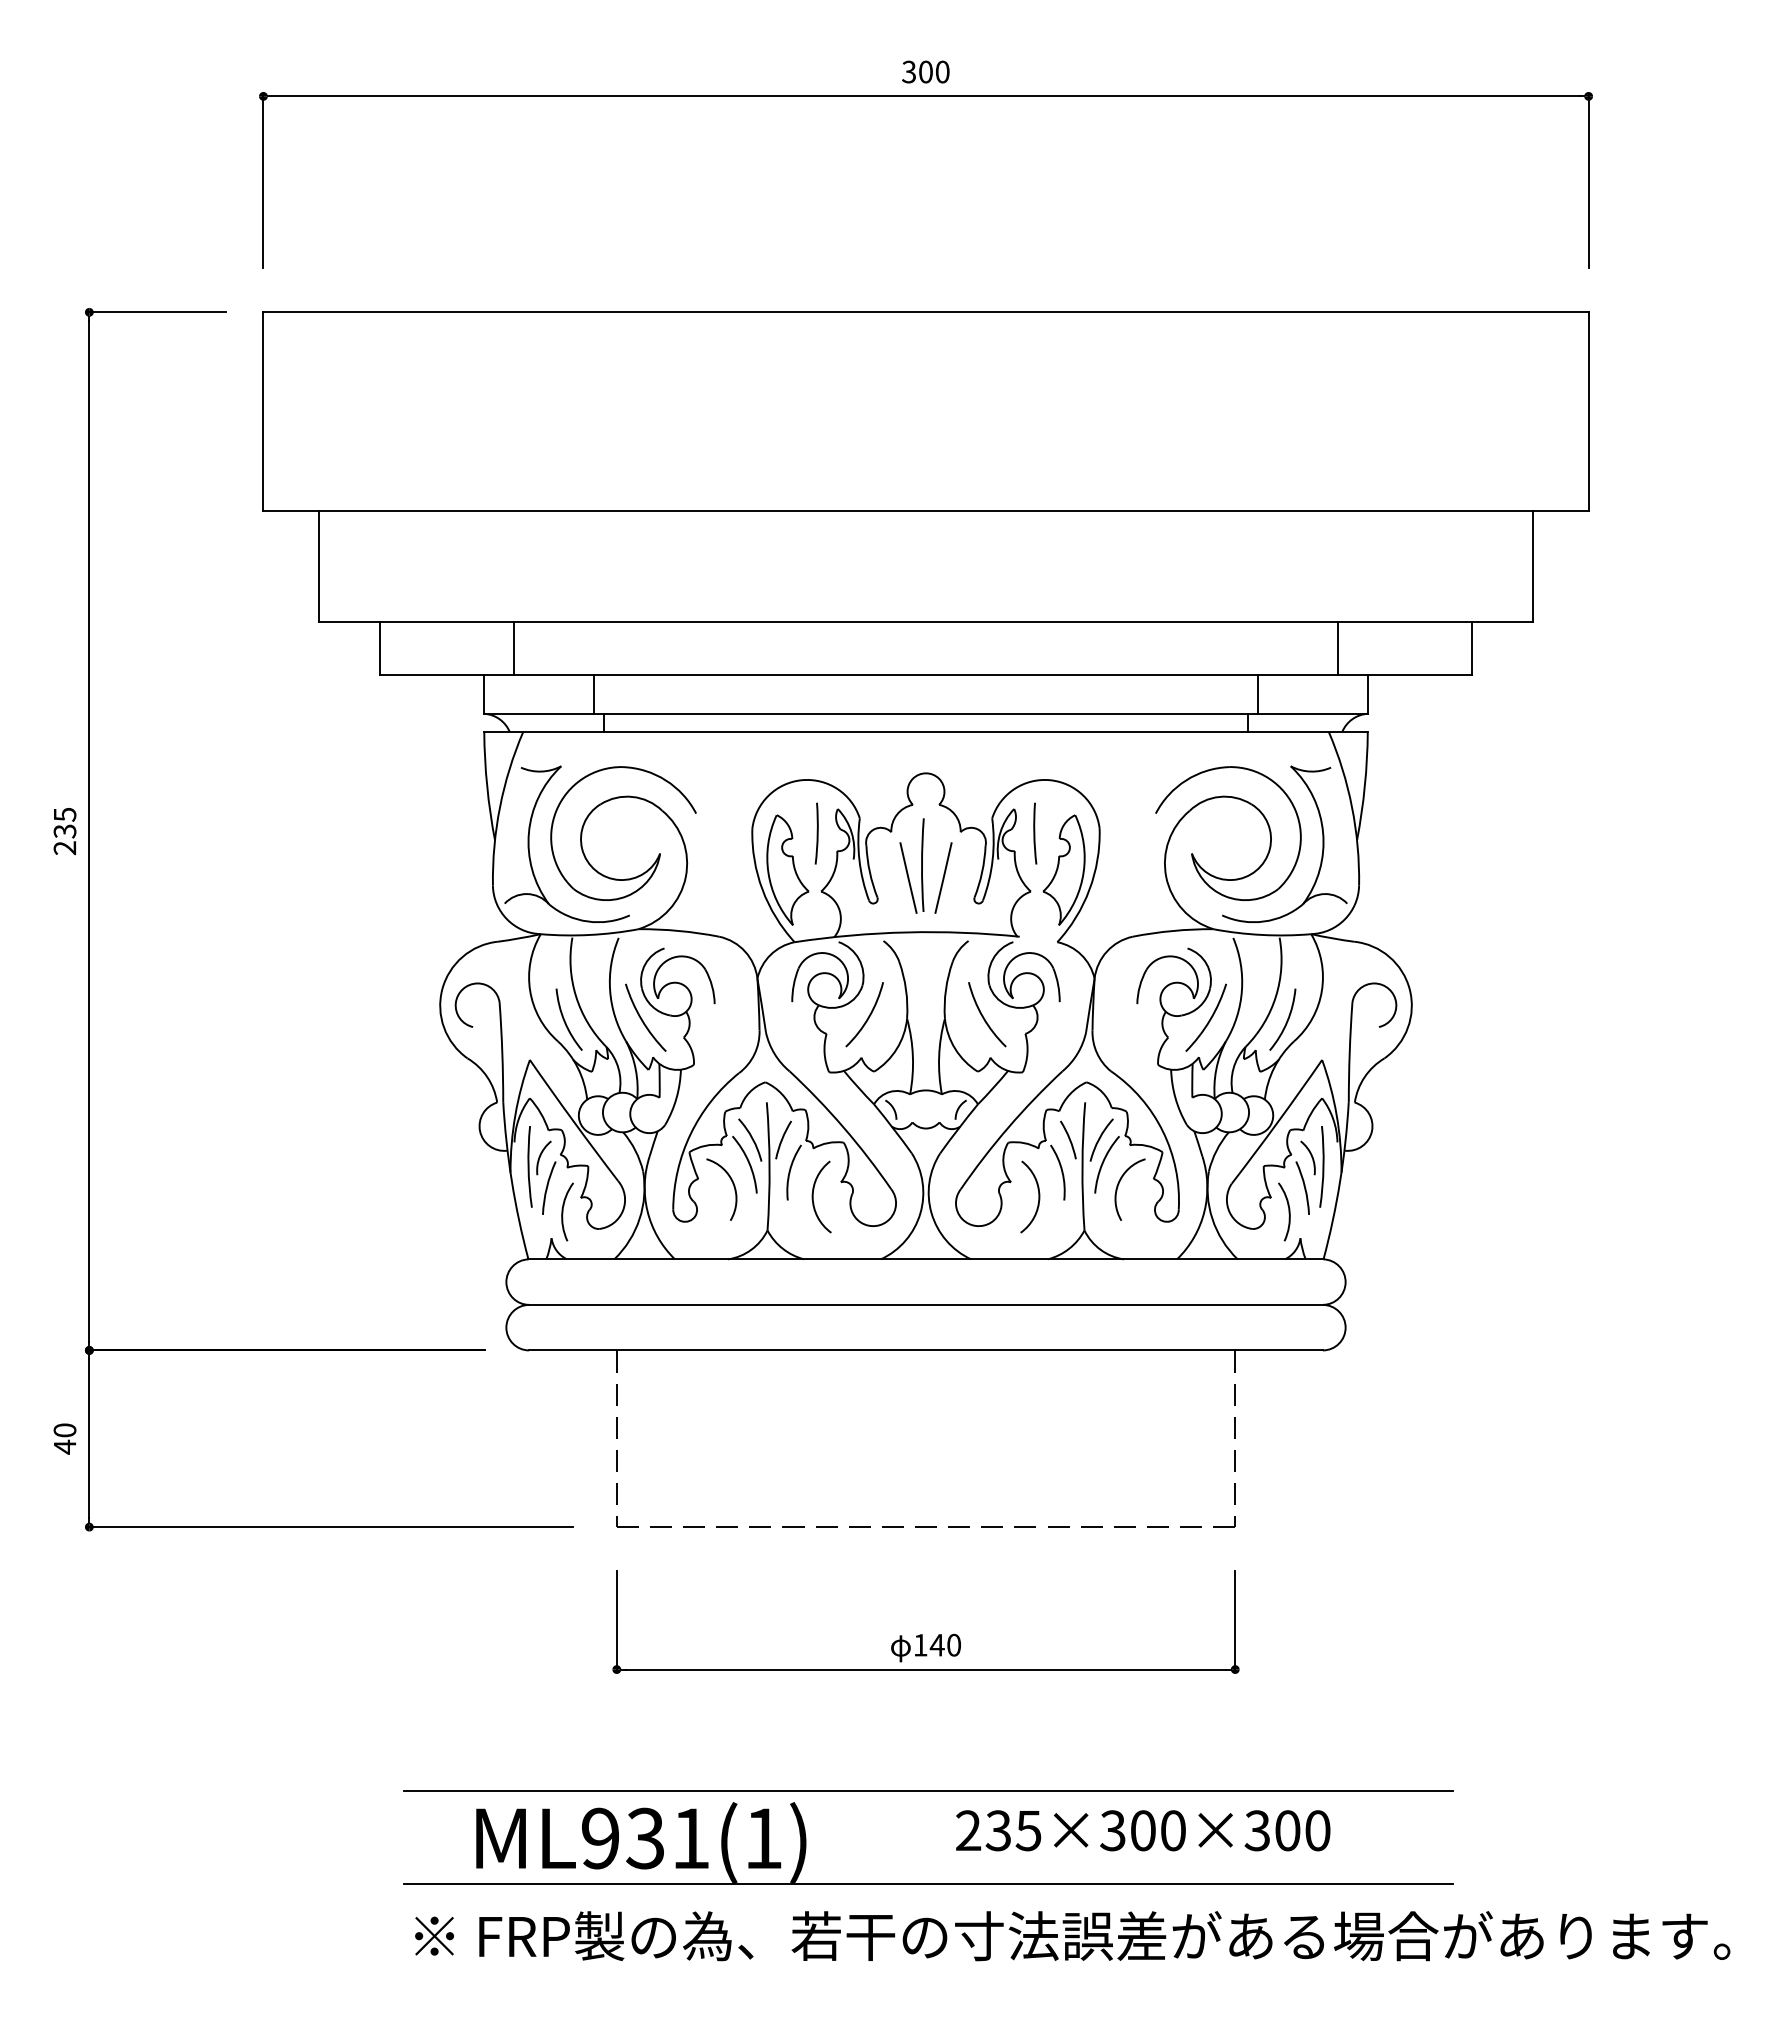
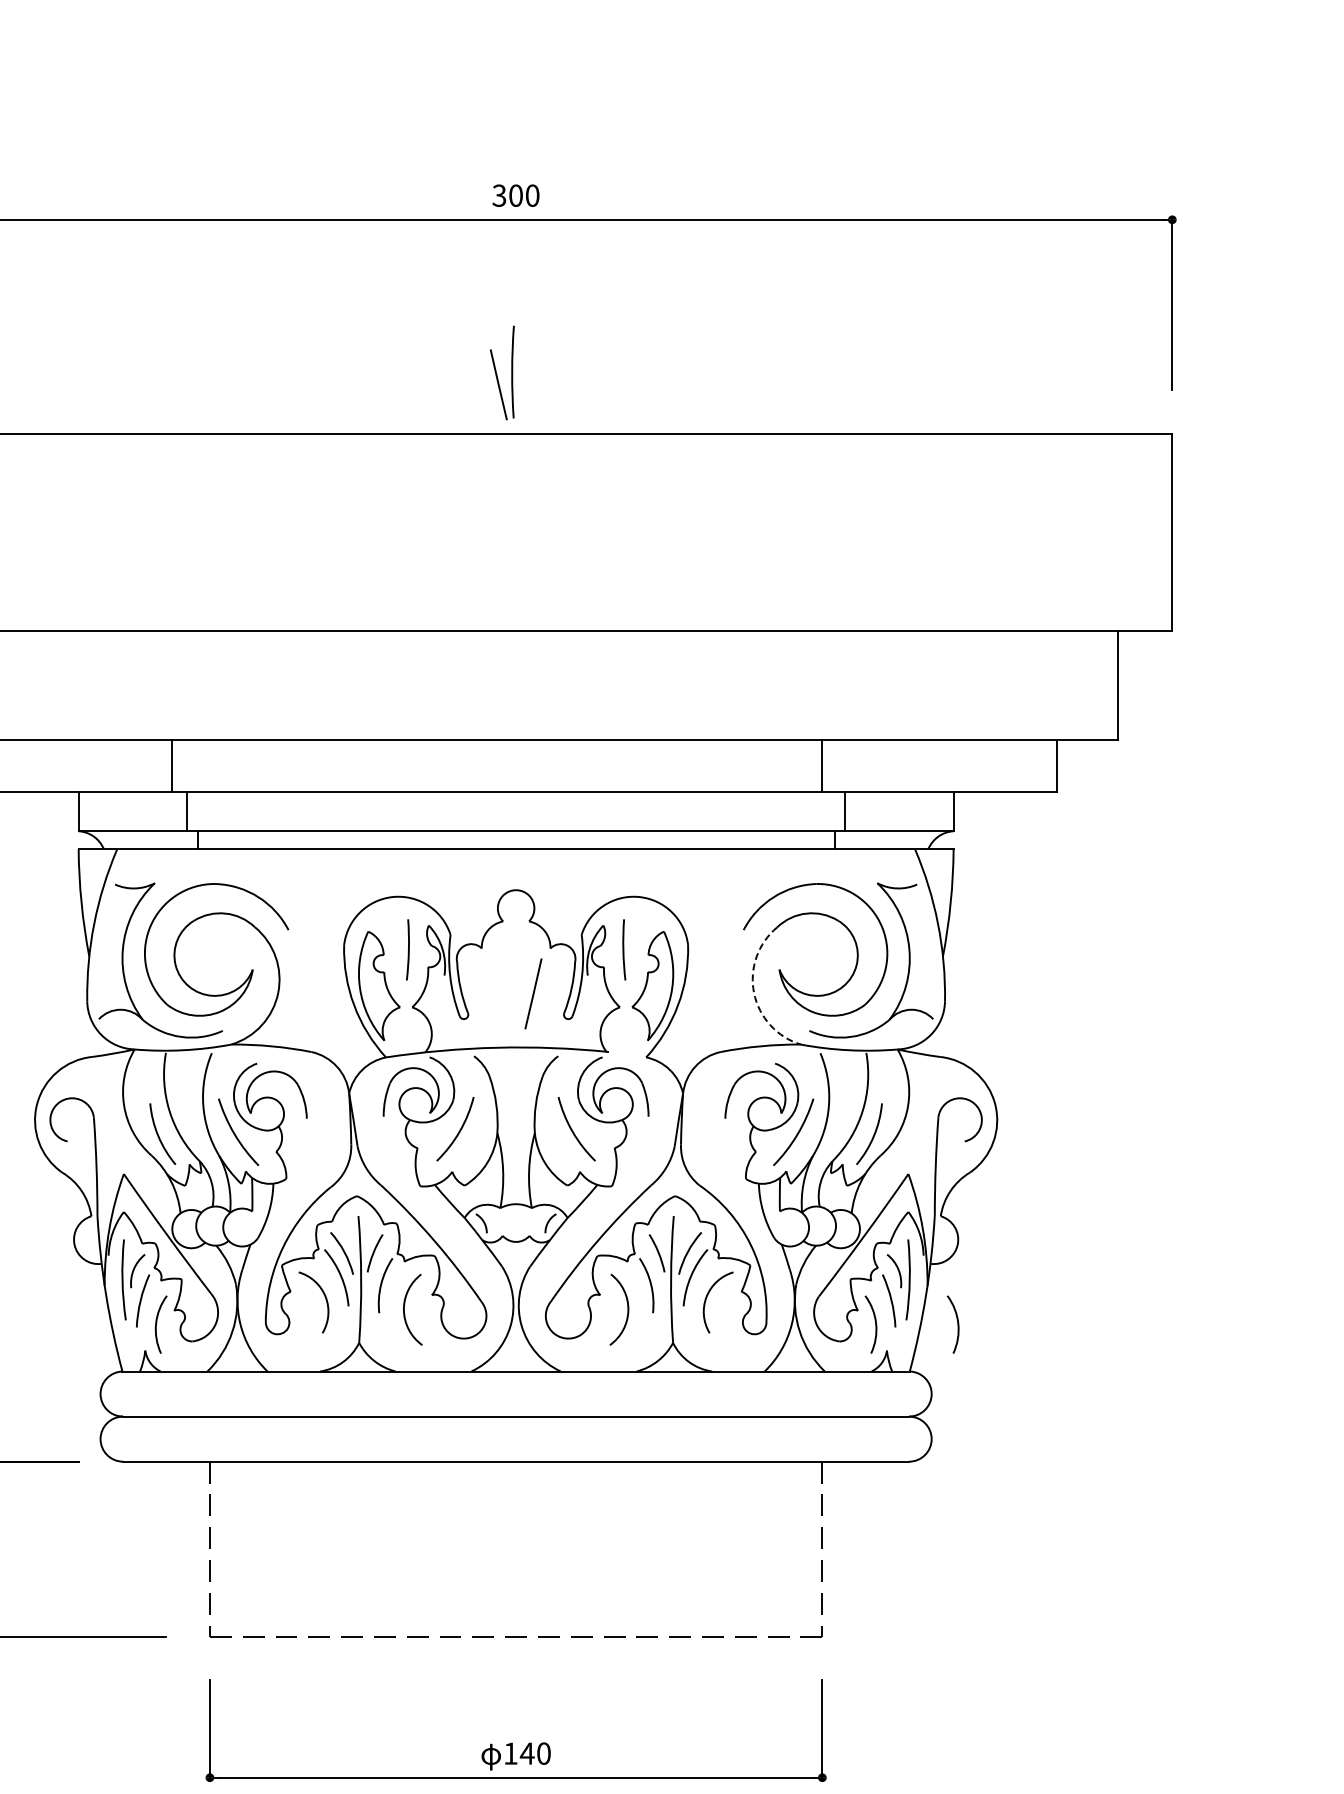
line: (514, 647) -> (171, 765), moved
line: (1337, 647) -> (821, 765), moved
part: (911, 865) -> (501, 372), moved
arc: (1166, 877) -> (754, 993), solid -> dashed
arc: (1371, 1211) -> (957, 1324), added

